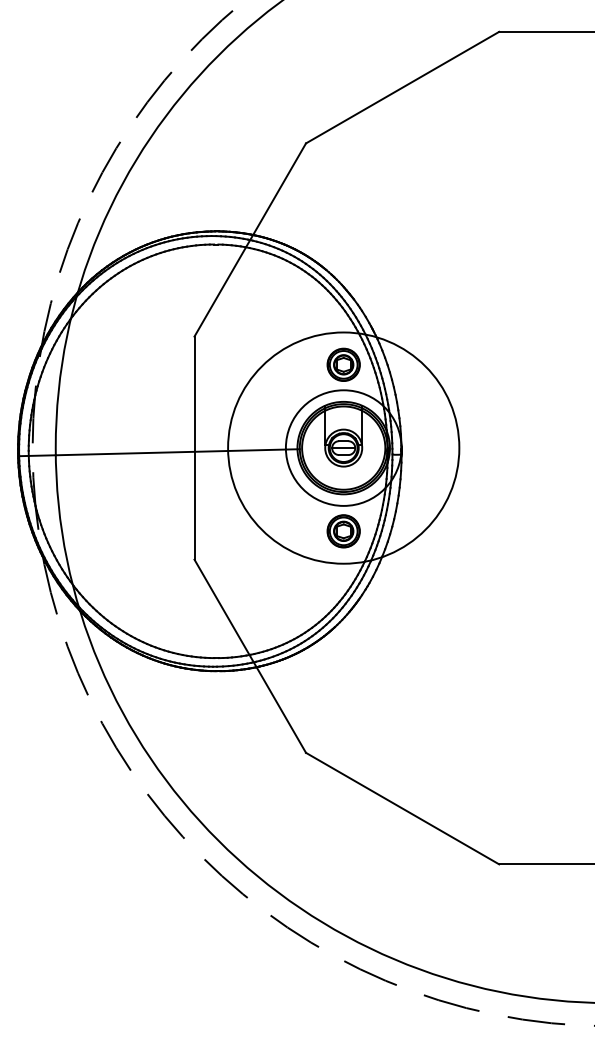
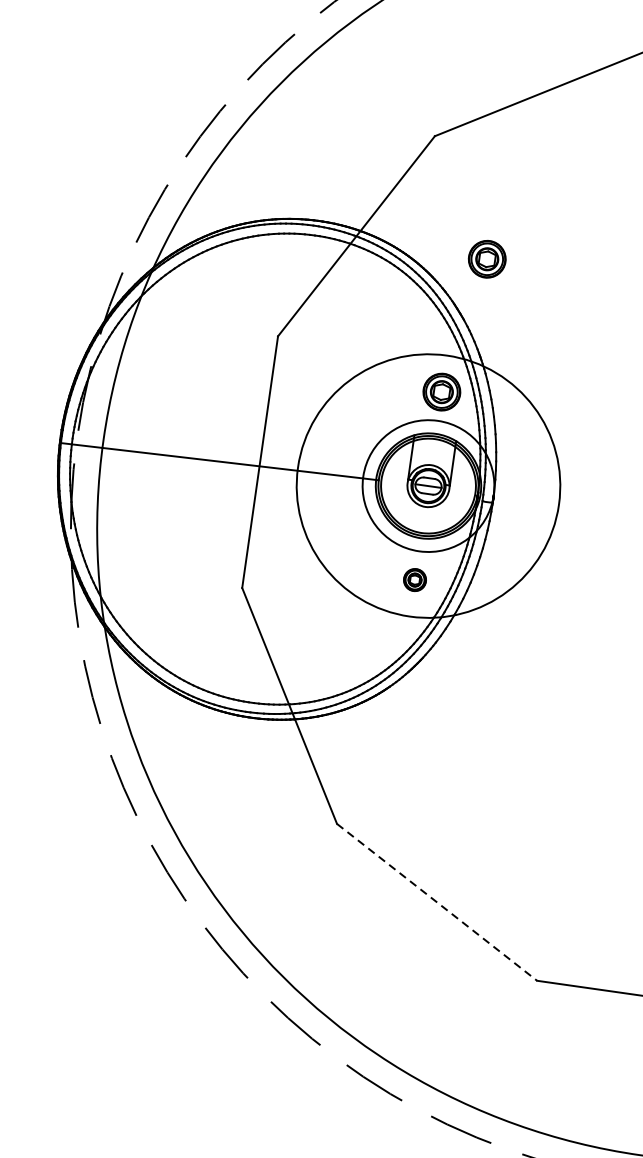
part: (366, 243) -> (487, 258), added
part: (343, 531) -> (414, 580), size x0.6
line: (402, 808) -> (436, 902), solid -> dashed

